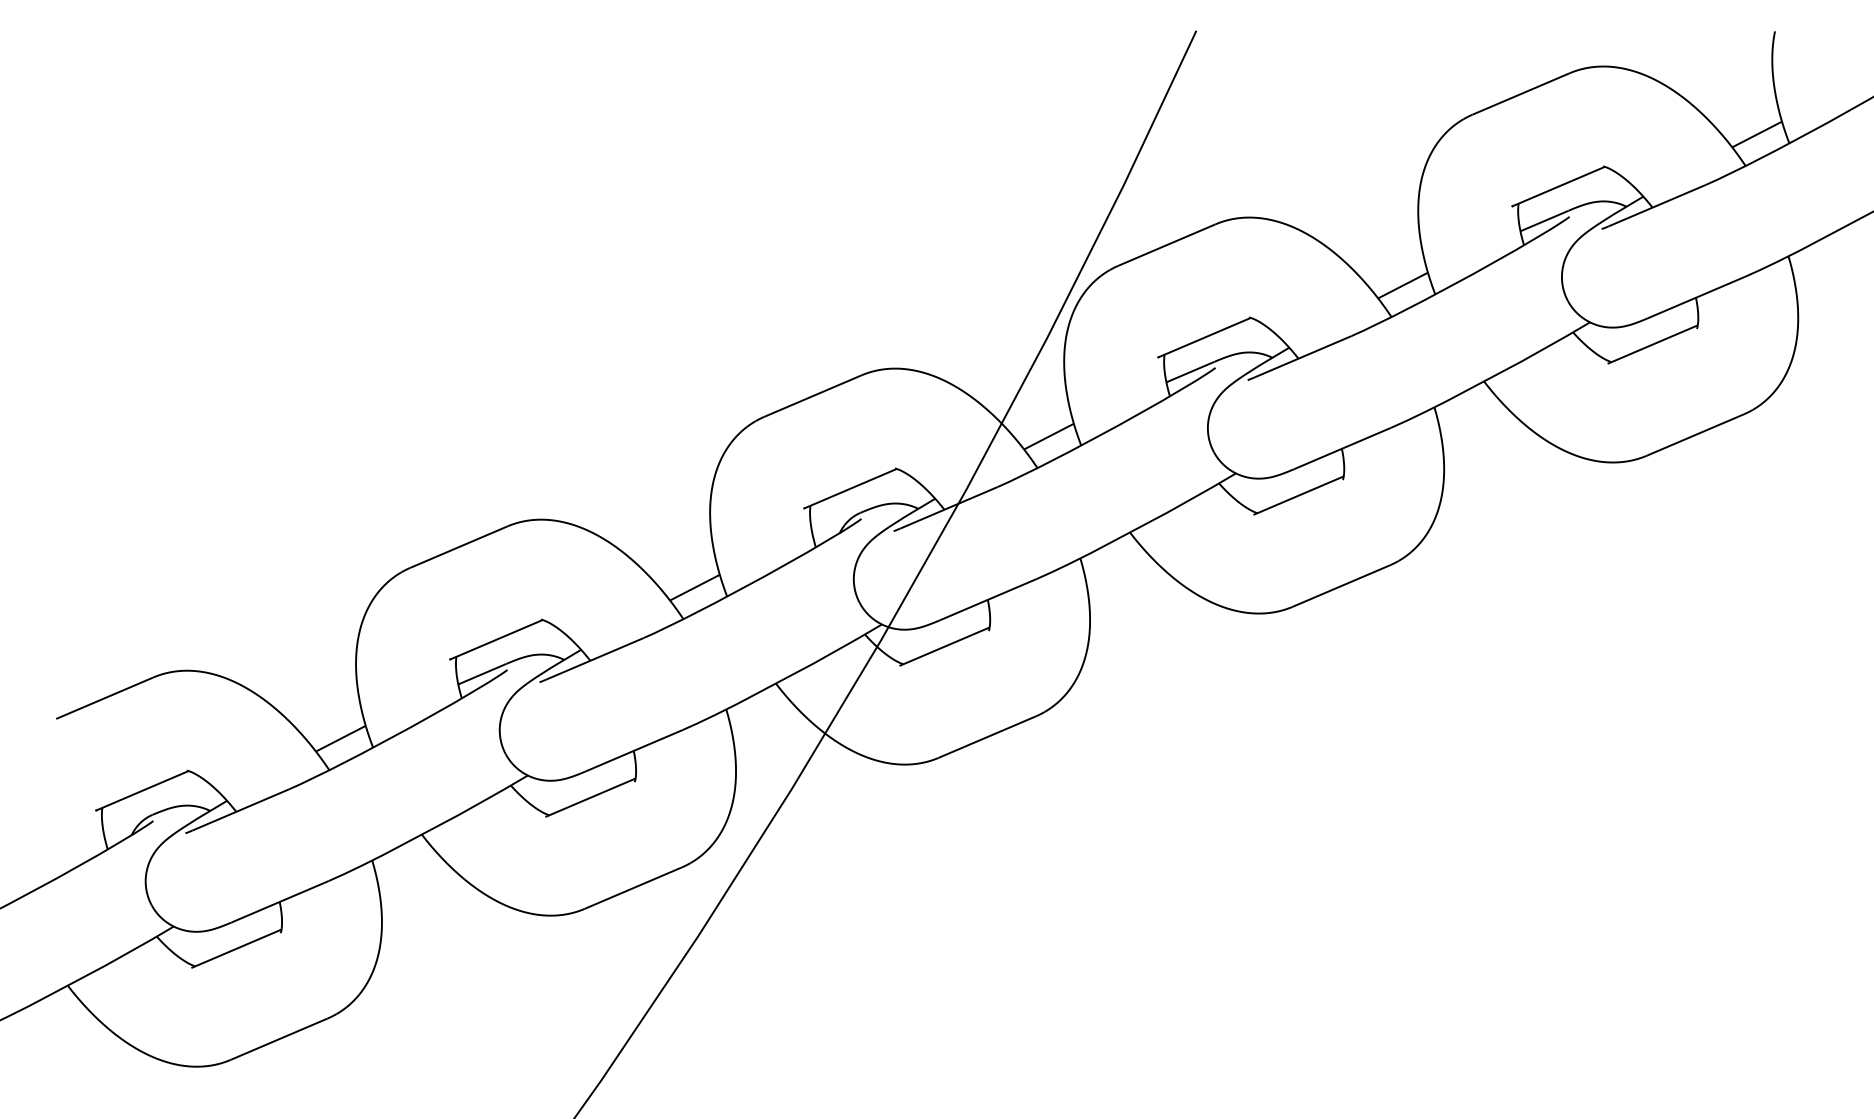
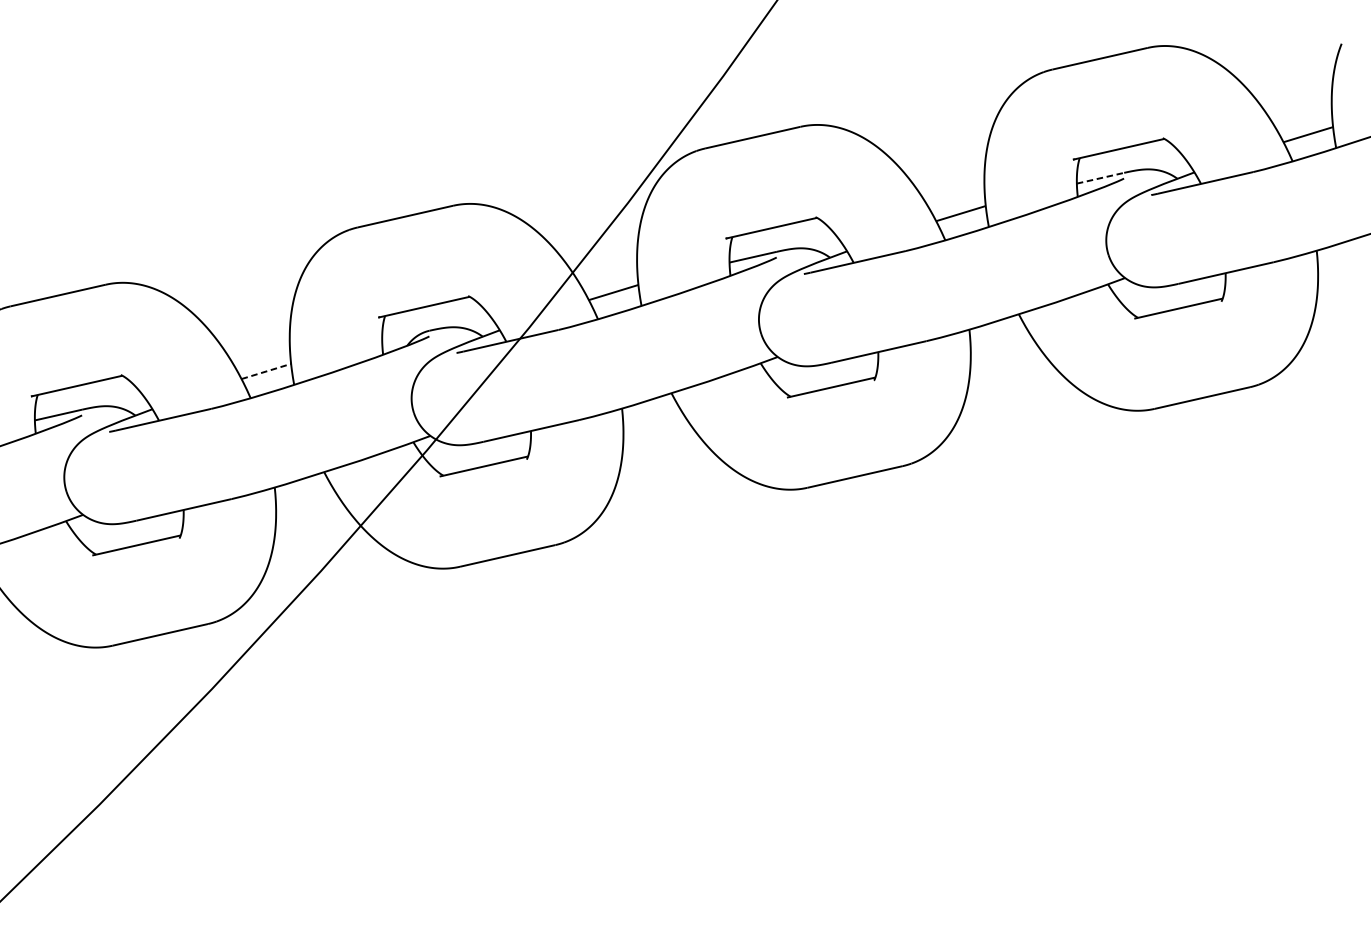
line: (1545, 220) -> (1101, 177), solid -> dashed
line: (694, 587) -> (265, 371), solid -> dashed

